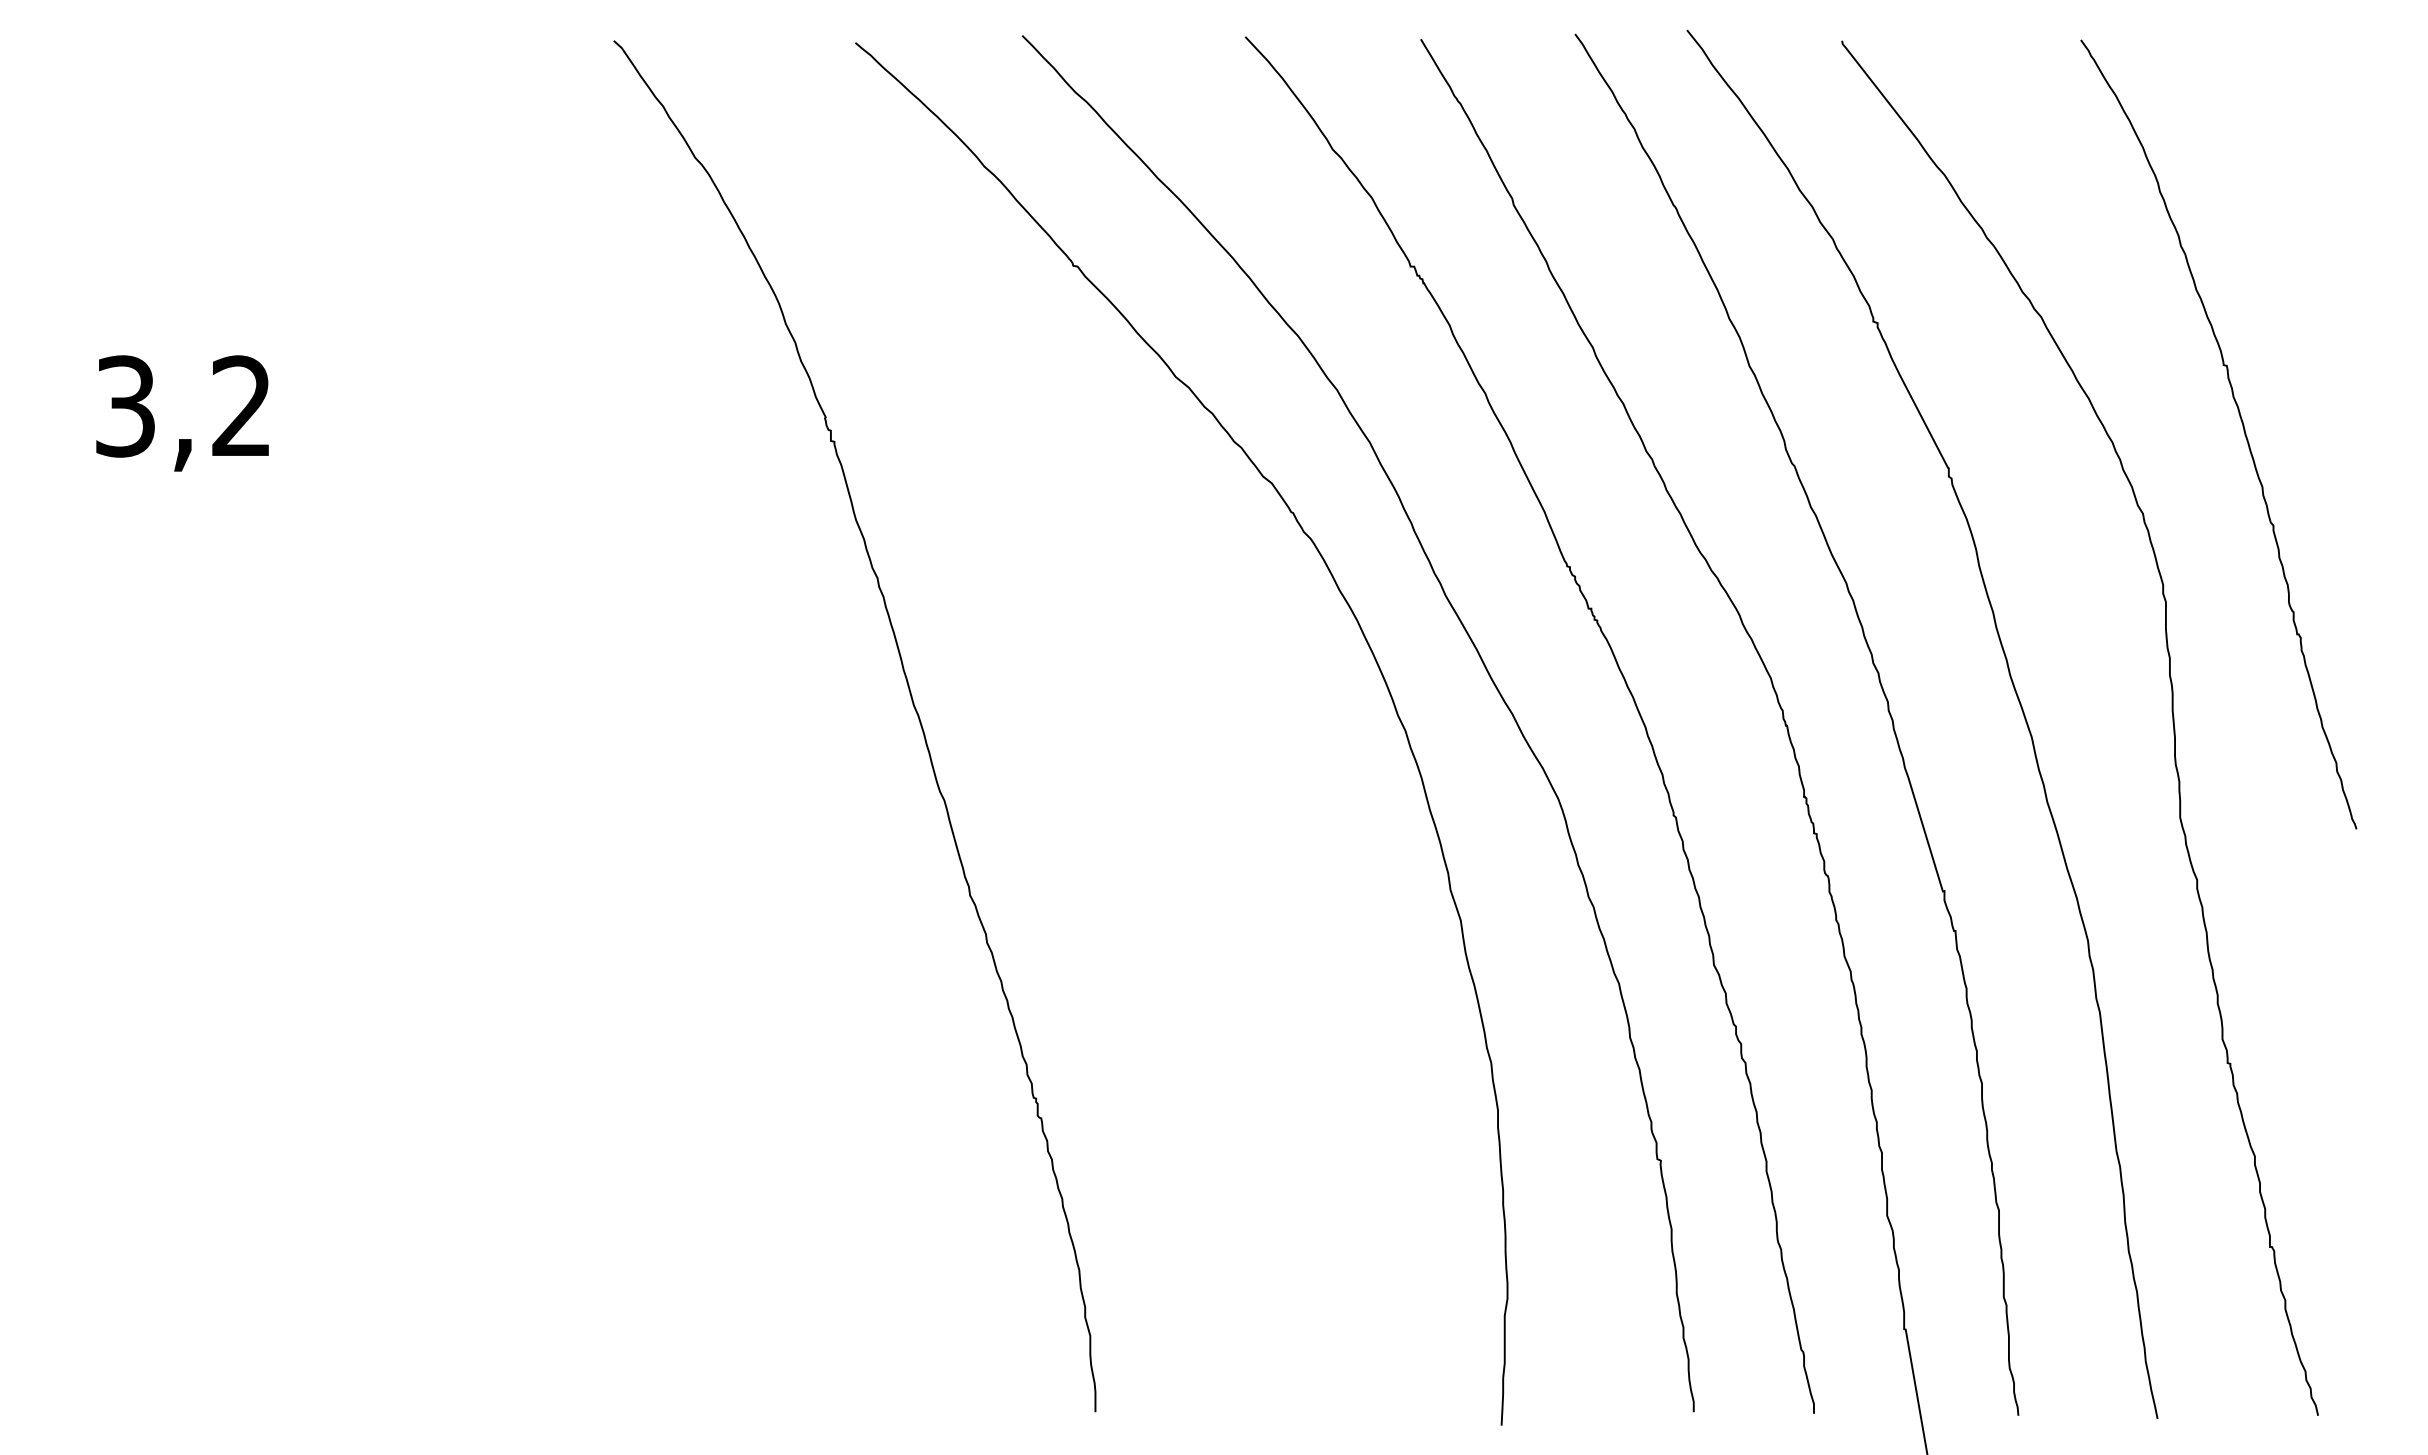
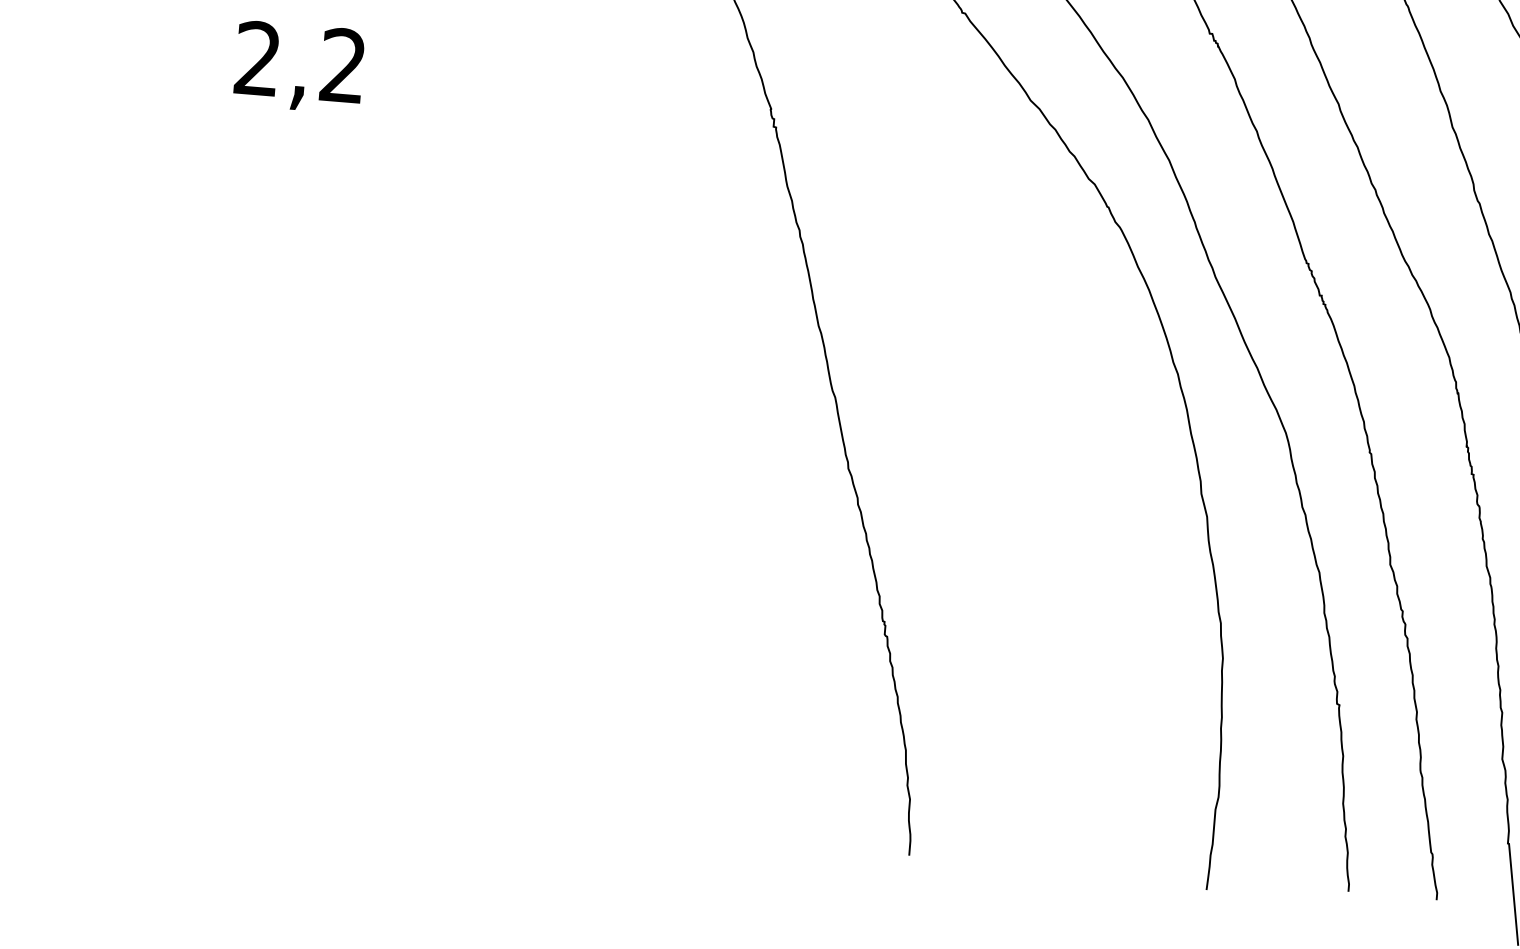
text: (125, 406) -> (257, 58), 3,2 -> 2,2

